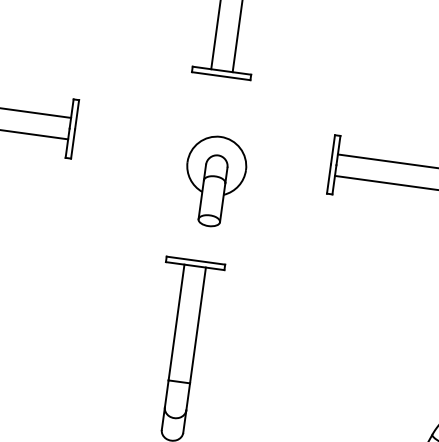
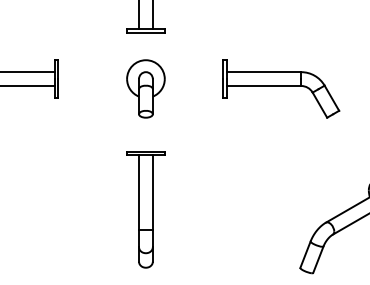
part: (214, 180) -> (145, 88), moved

